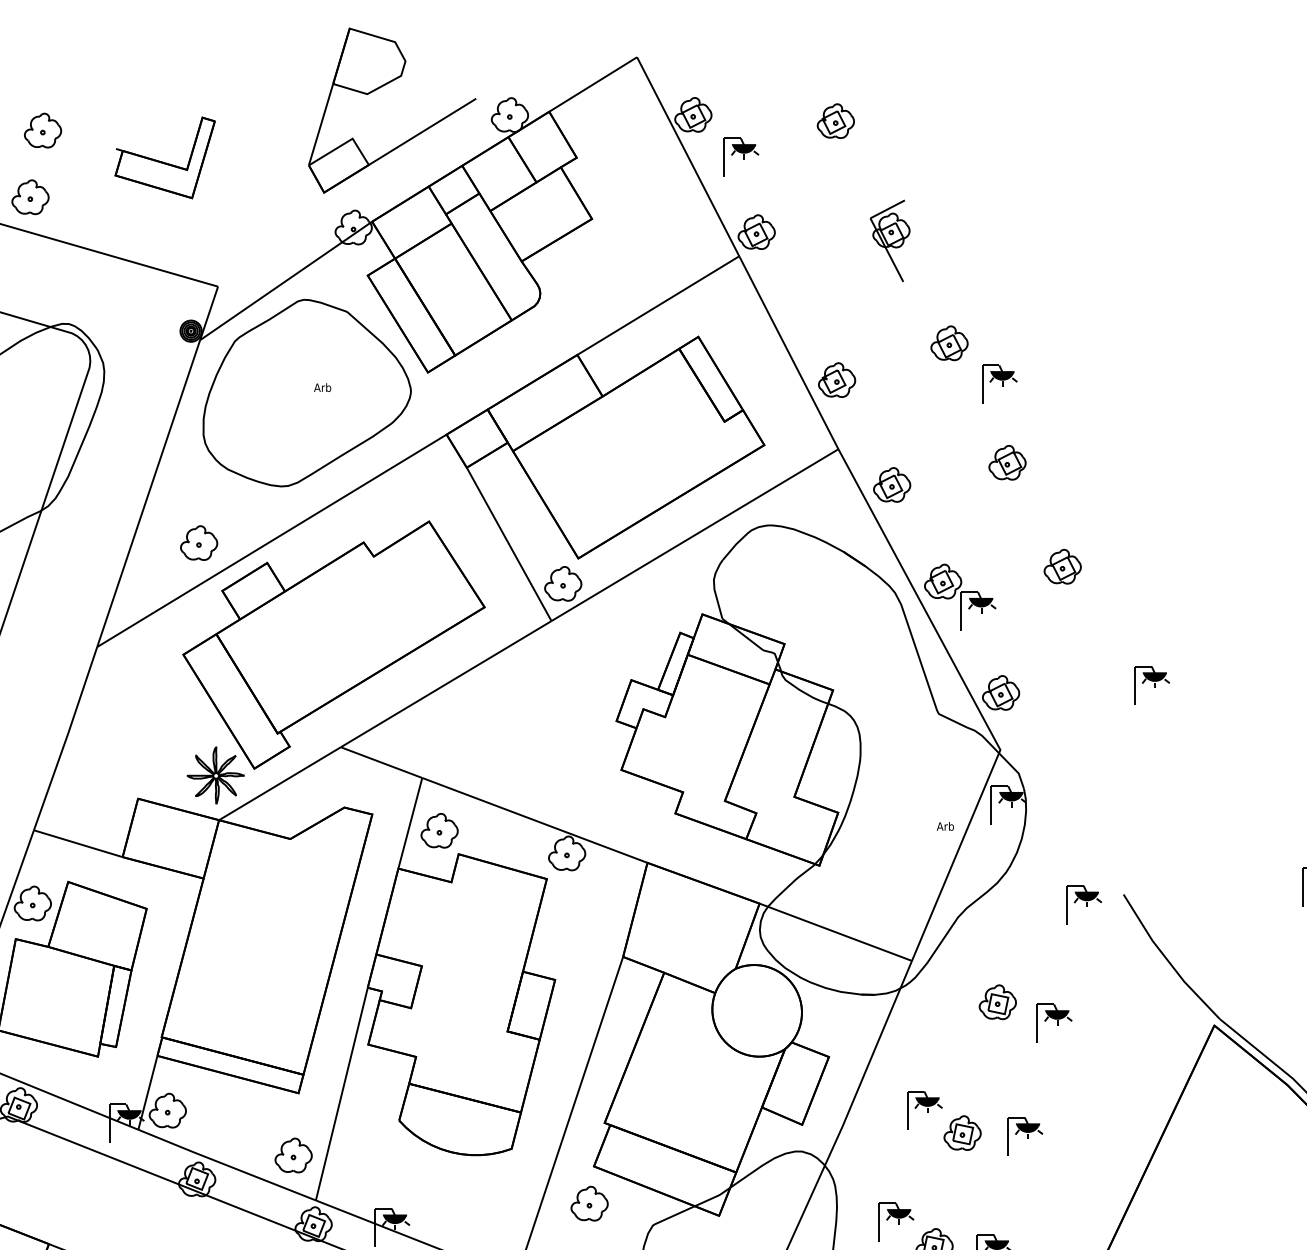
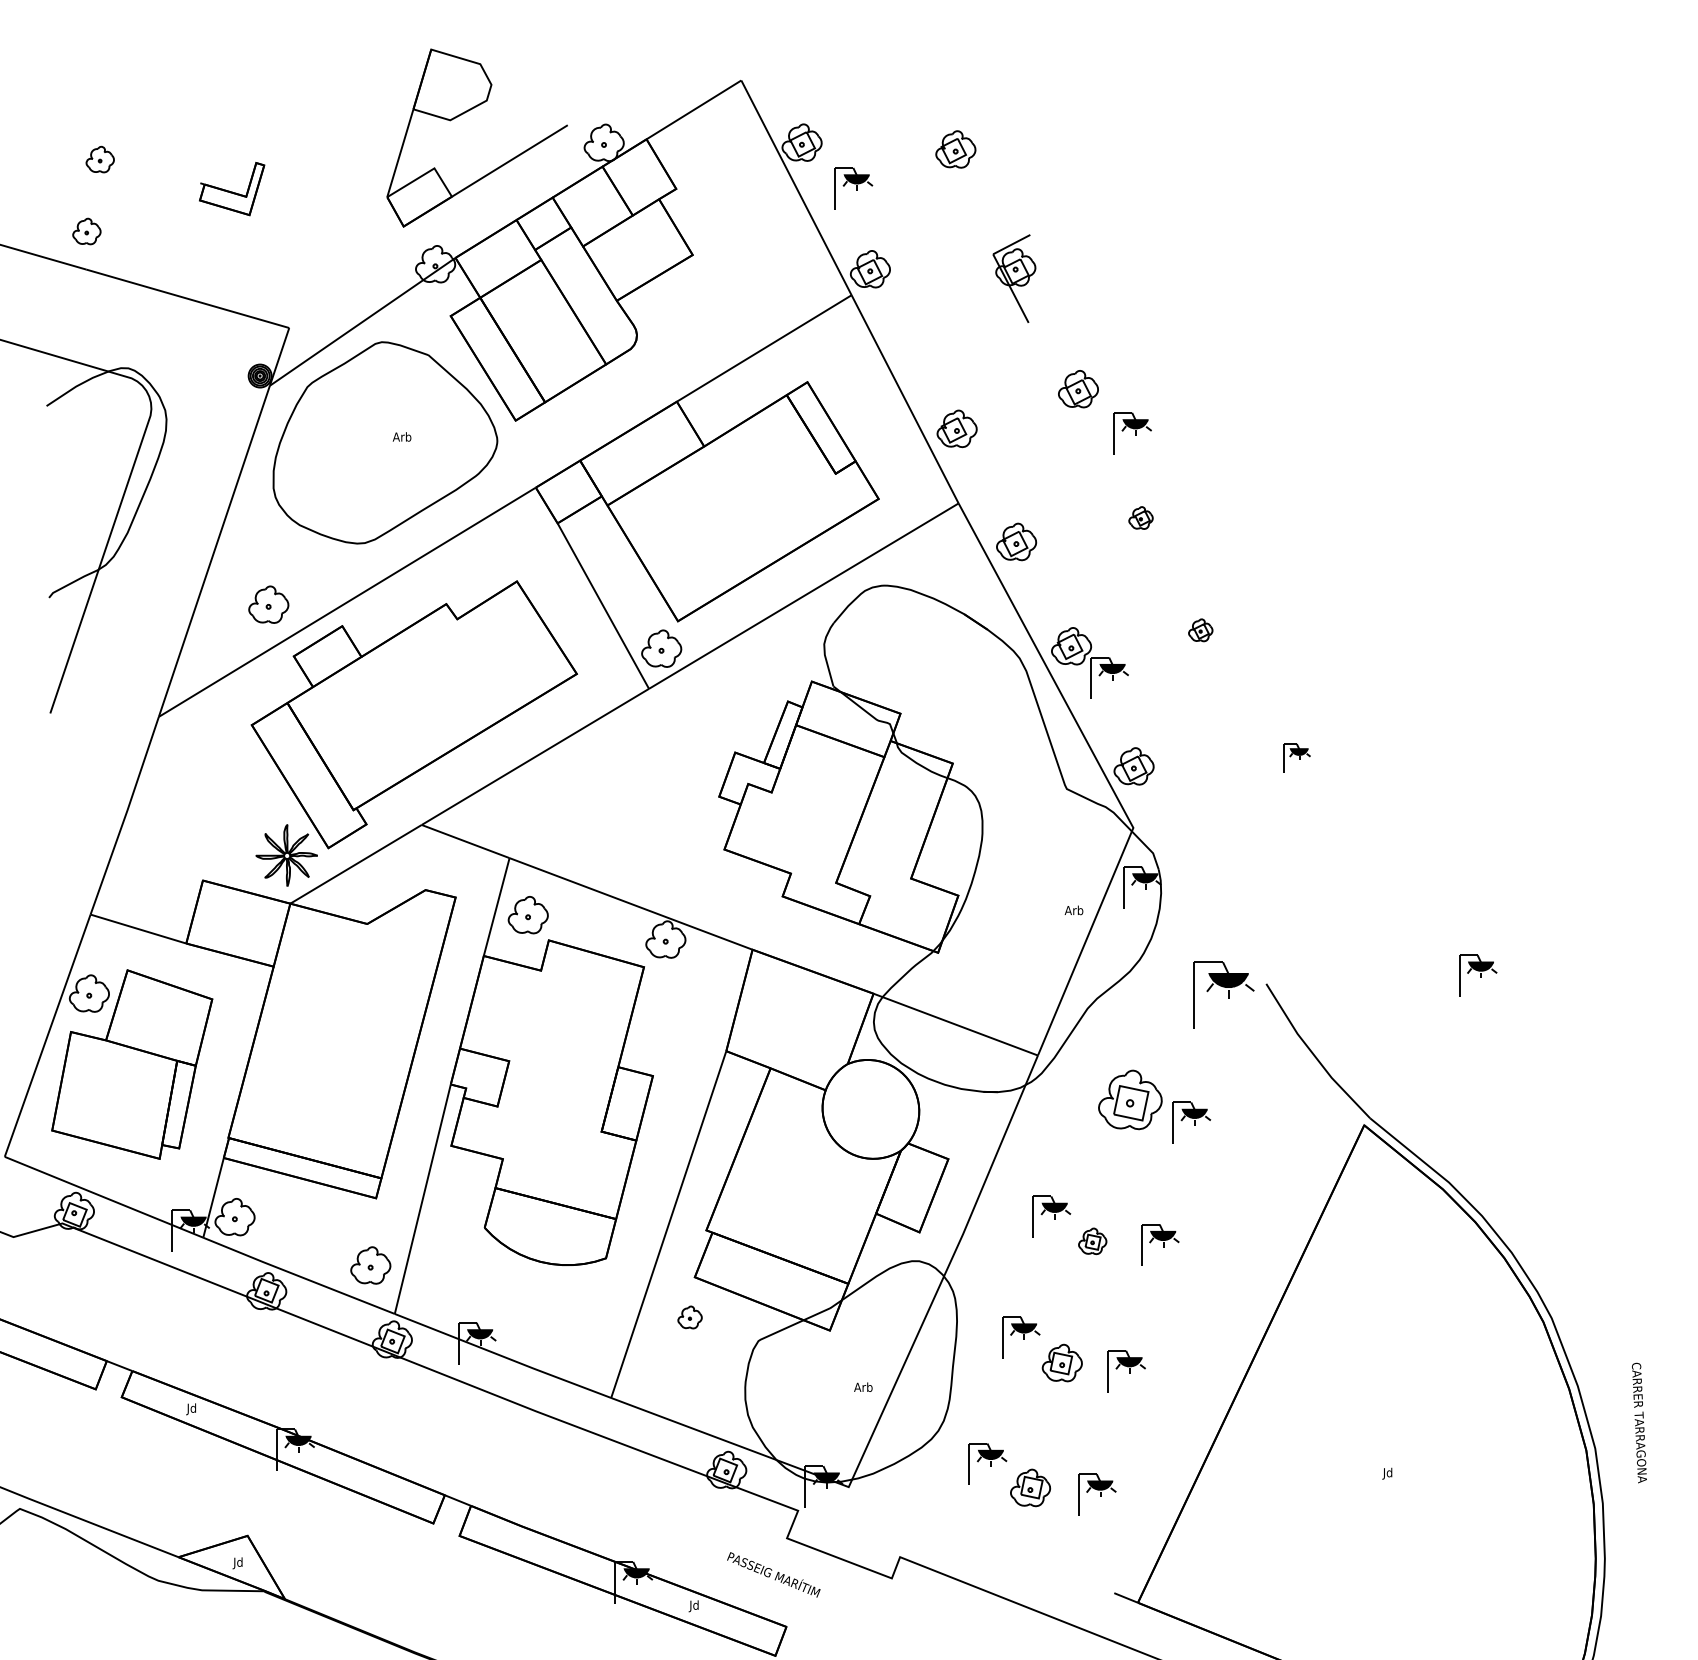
part: (42, 130) -> (99, 159), size x0.7
part: (164, 157) -> (231, 188), size x0.6
part: (30, 197) -> (86, 231), size x0.7
part: (1007, 462) -> (1140, 517), size x0.6
part: (1062, 567) -> (1200, 630), size x0.6
part: (1152, 685) -> (1297, 758), size x0.7
part: (1083, 904) -> (1223, 994), size x1.6
part: (997, 1002) -> (1130, 1100), size x1.6
part: (962, 1133) -> (1092, 1241), size x0.7
part: (589, 1203) -> (689, 1317), size x0.6

